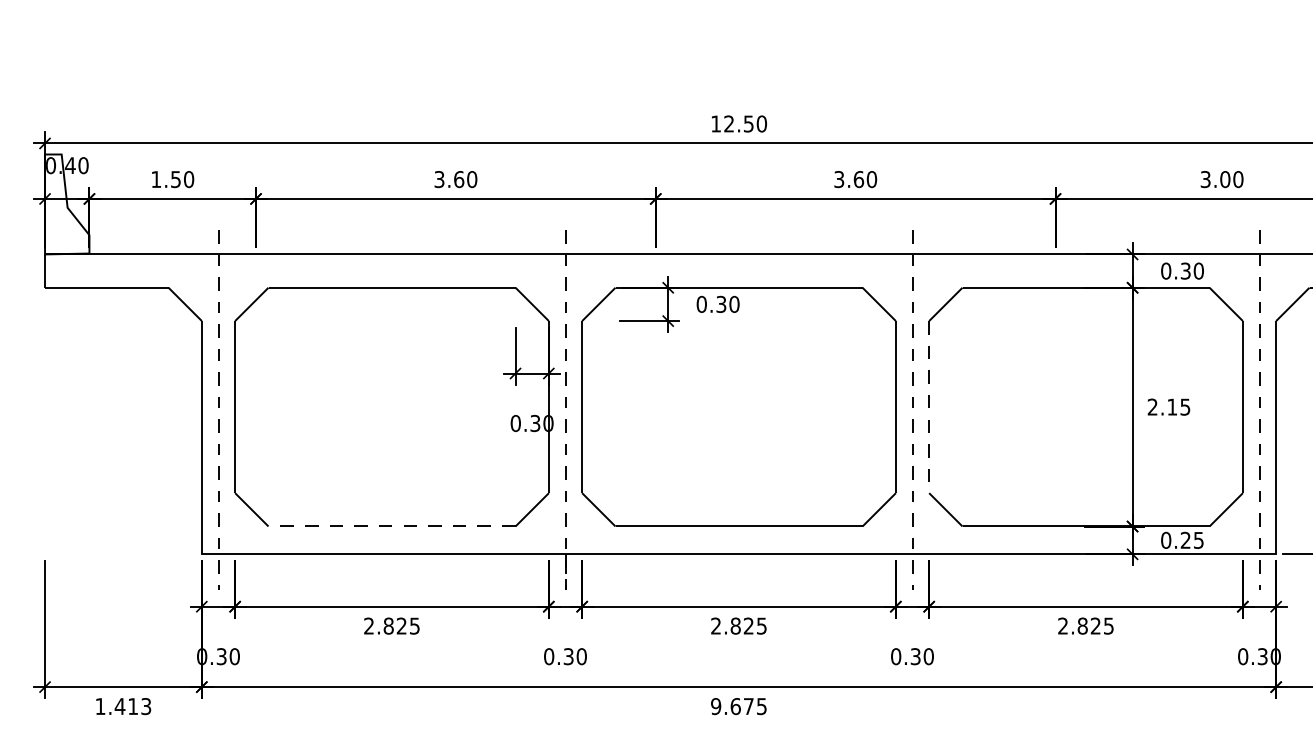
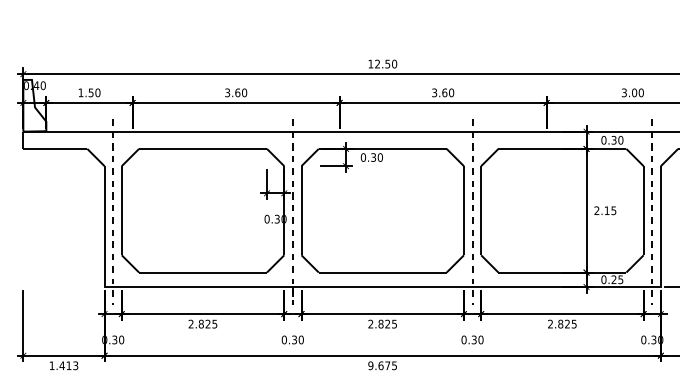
line: (929, 406) -> (481, 210), dashed -> solid
line: (392, 526) -> (203, 272), dashed -> solid

